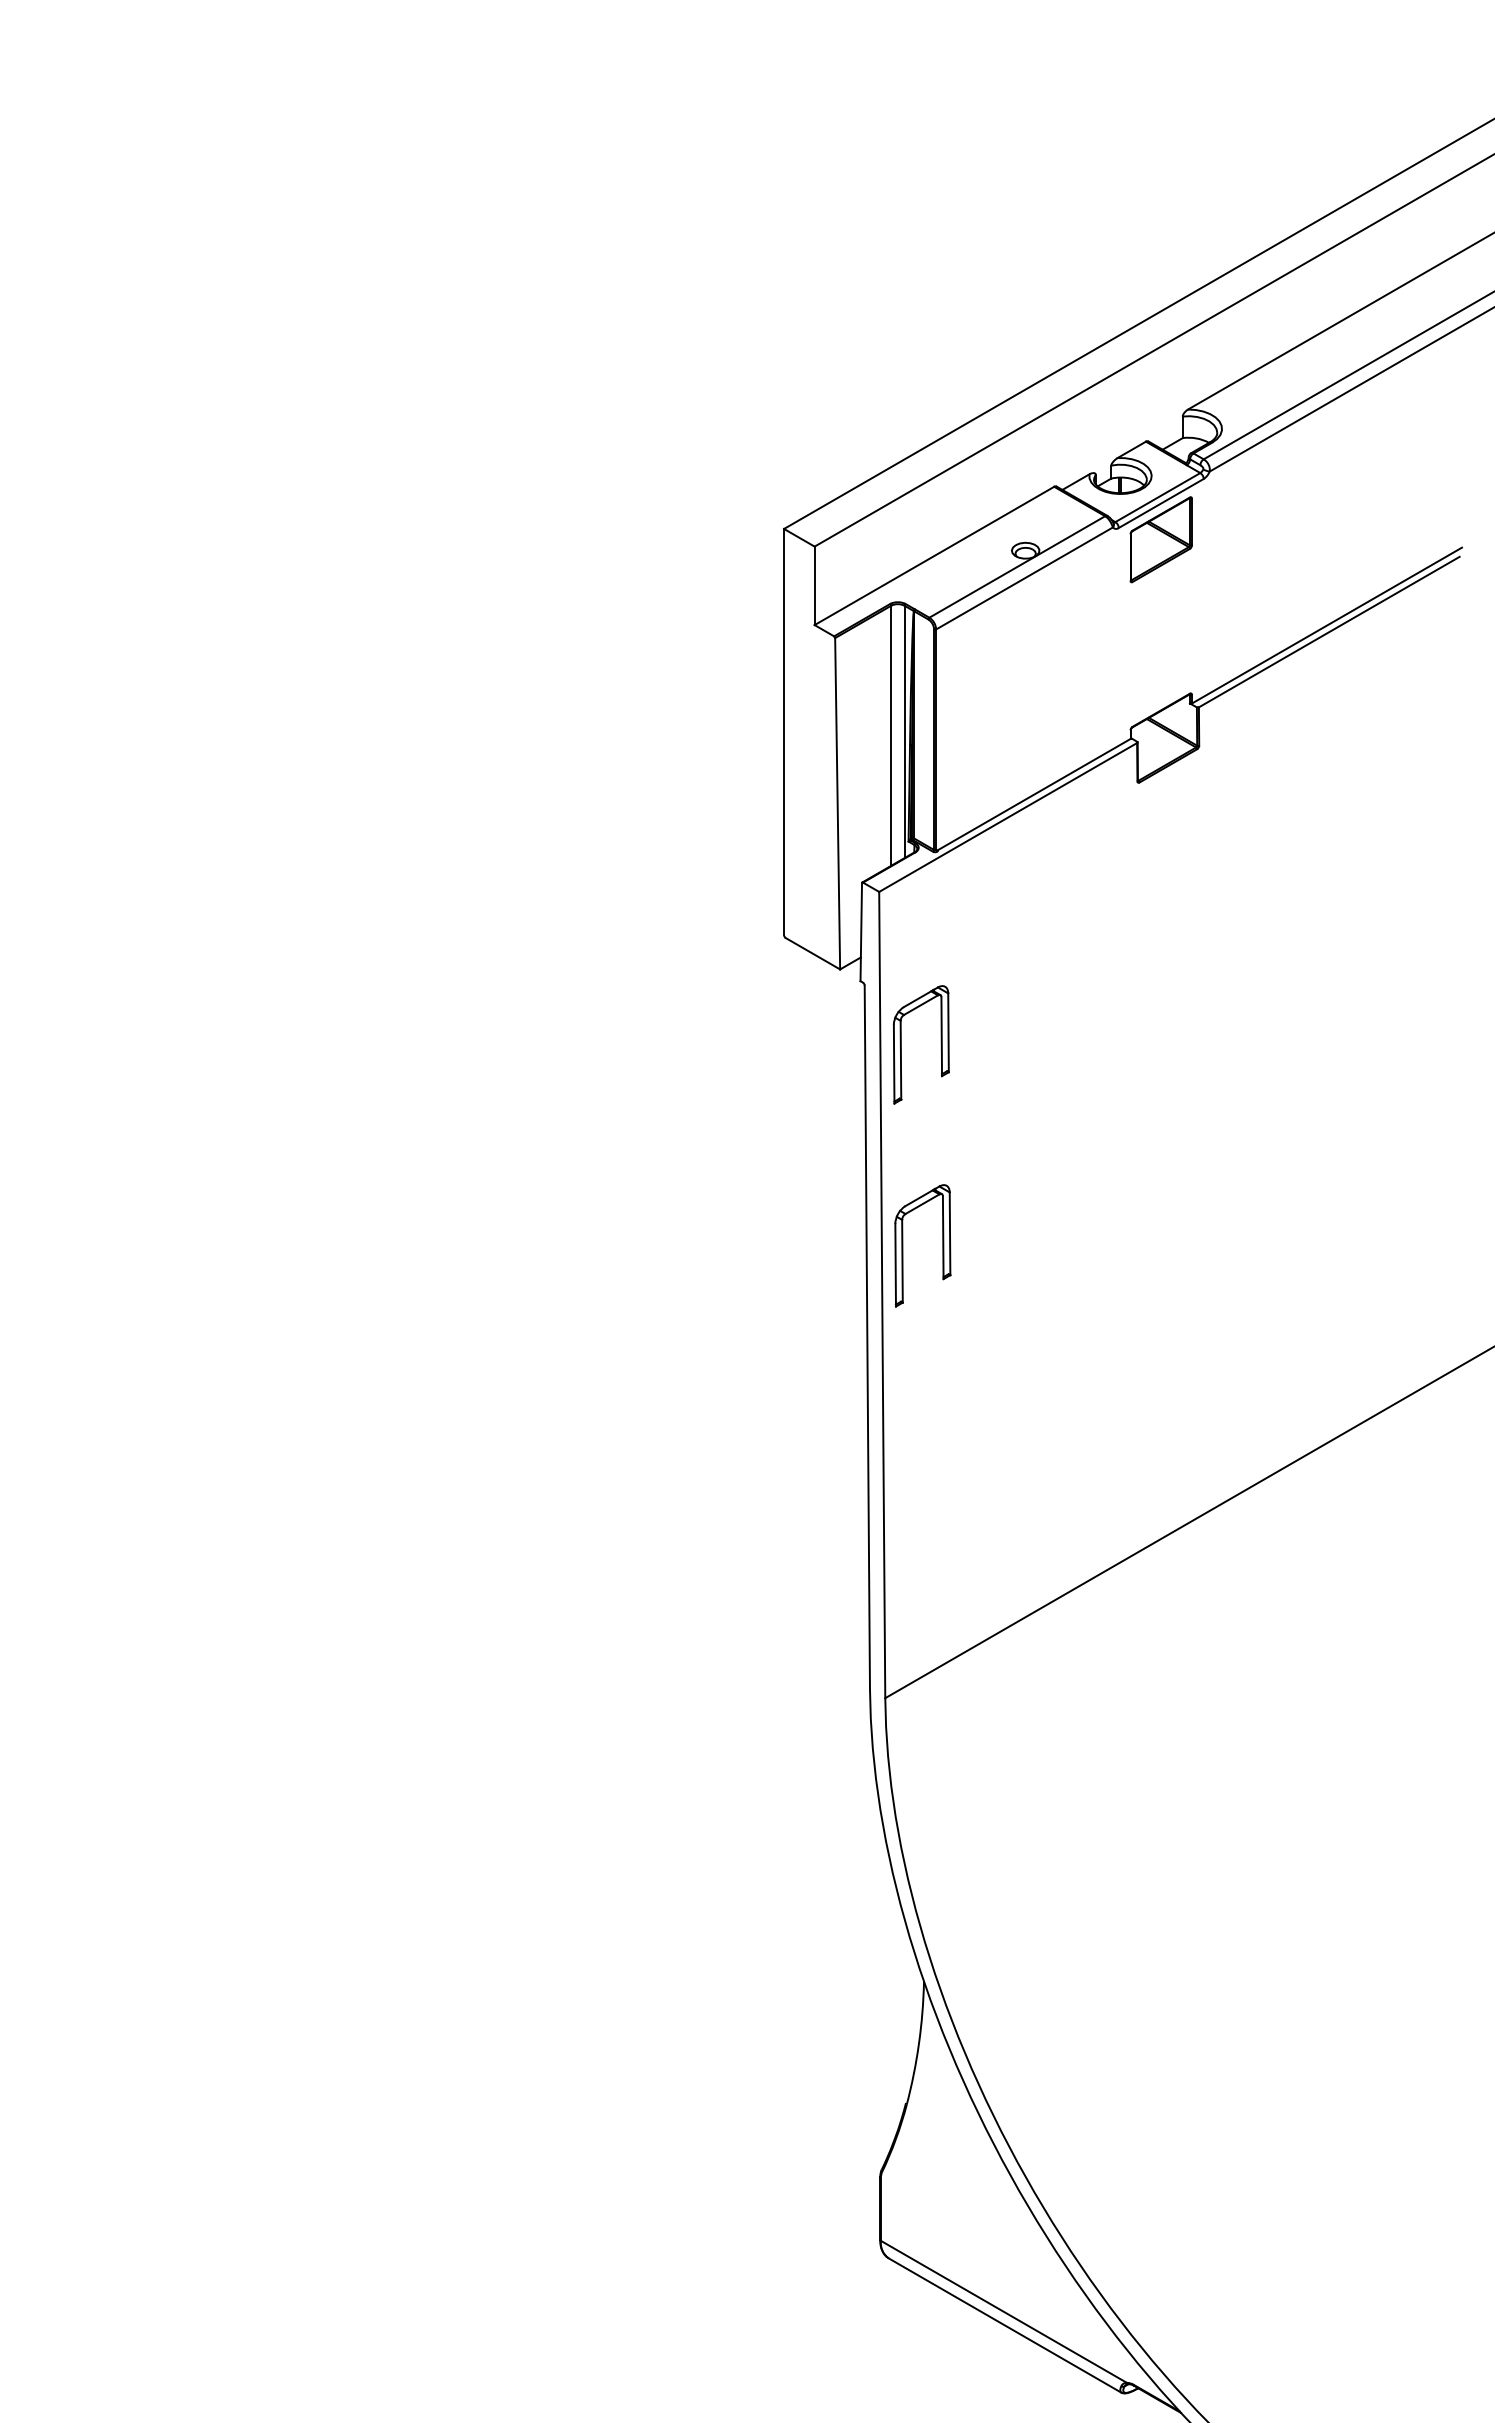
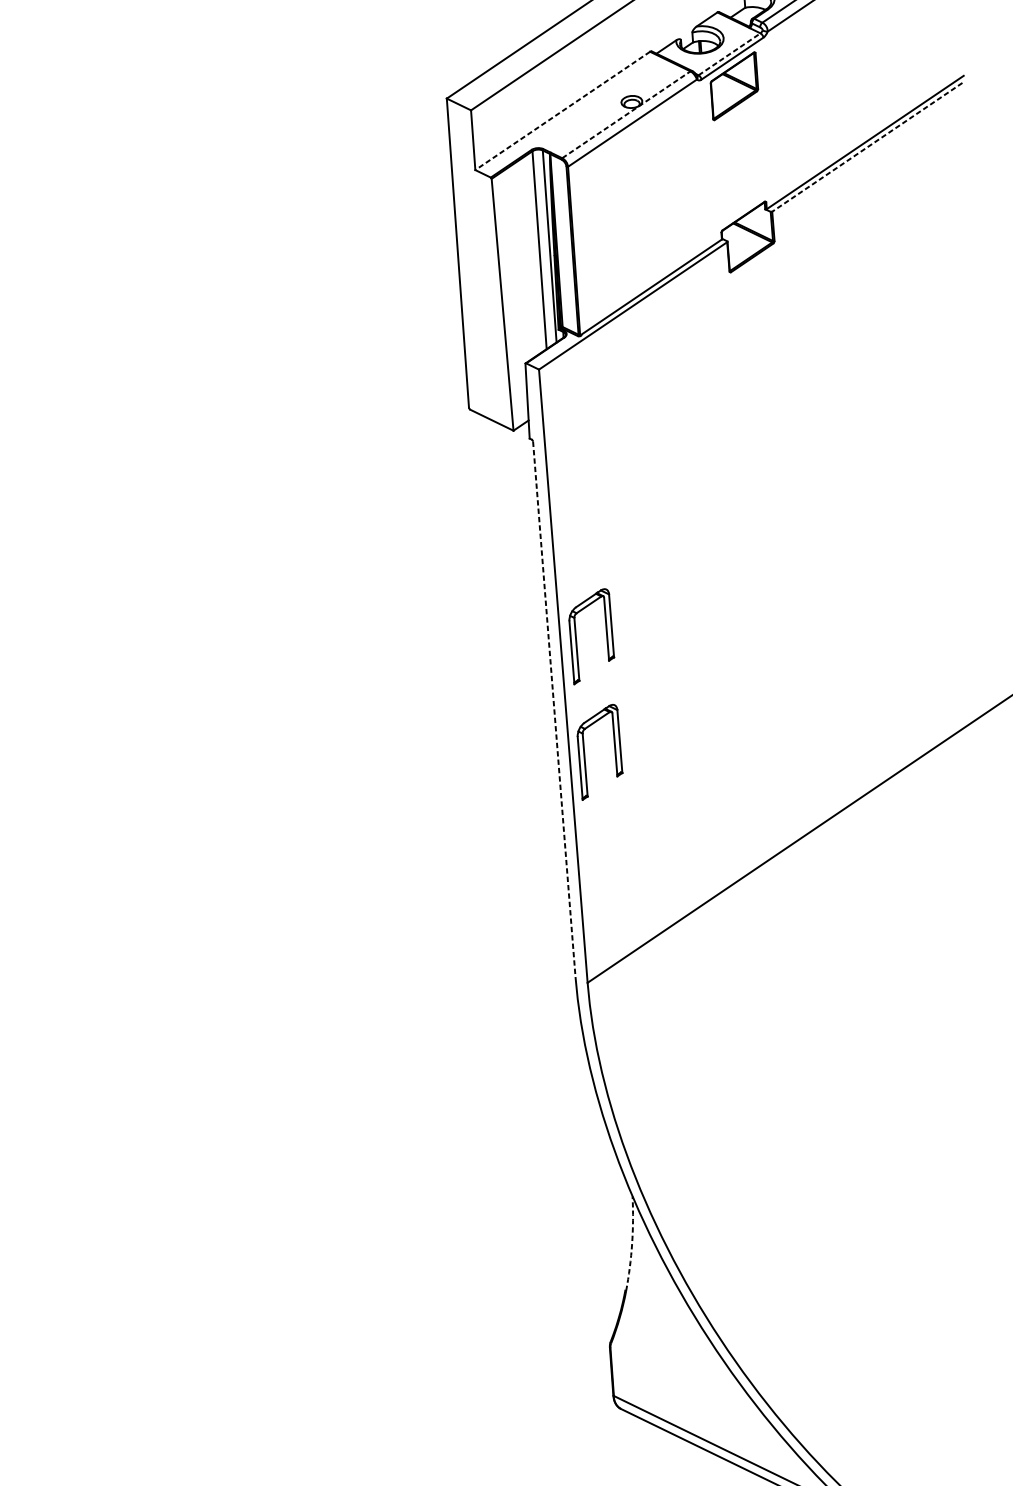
line: (1158, 497) -> (730, 54), solid -> dashed
line: (934, 556) -> (562, 111), solid -> dashed
line: (1017, 566) -> (626, 114), solid -> dashed
line: (1329, 632) -> (867, 147), solid -> dashed
part: (901, 1044) -> (564, 484), removed
line: (867, 1337) -> (554, 709), solid -> dashed
part: (903, 1397) -> (585, 752), added
arc: (918, 2043) -> (631, 1243), solid -> dashed

